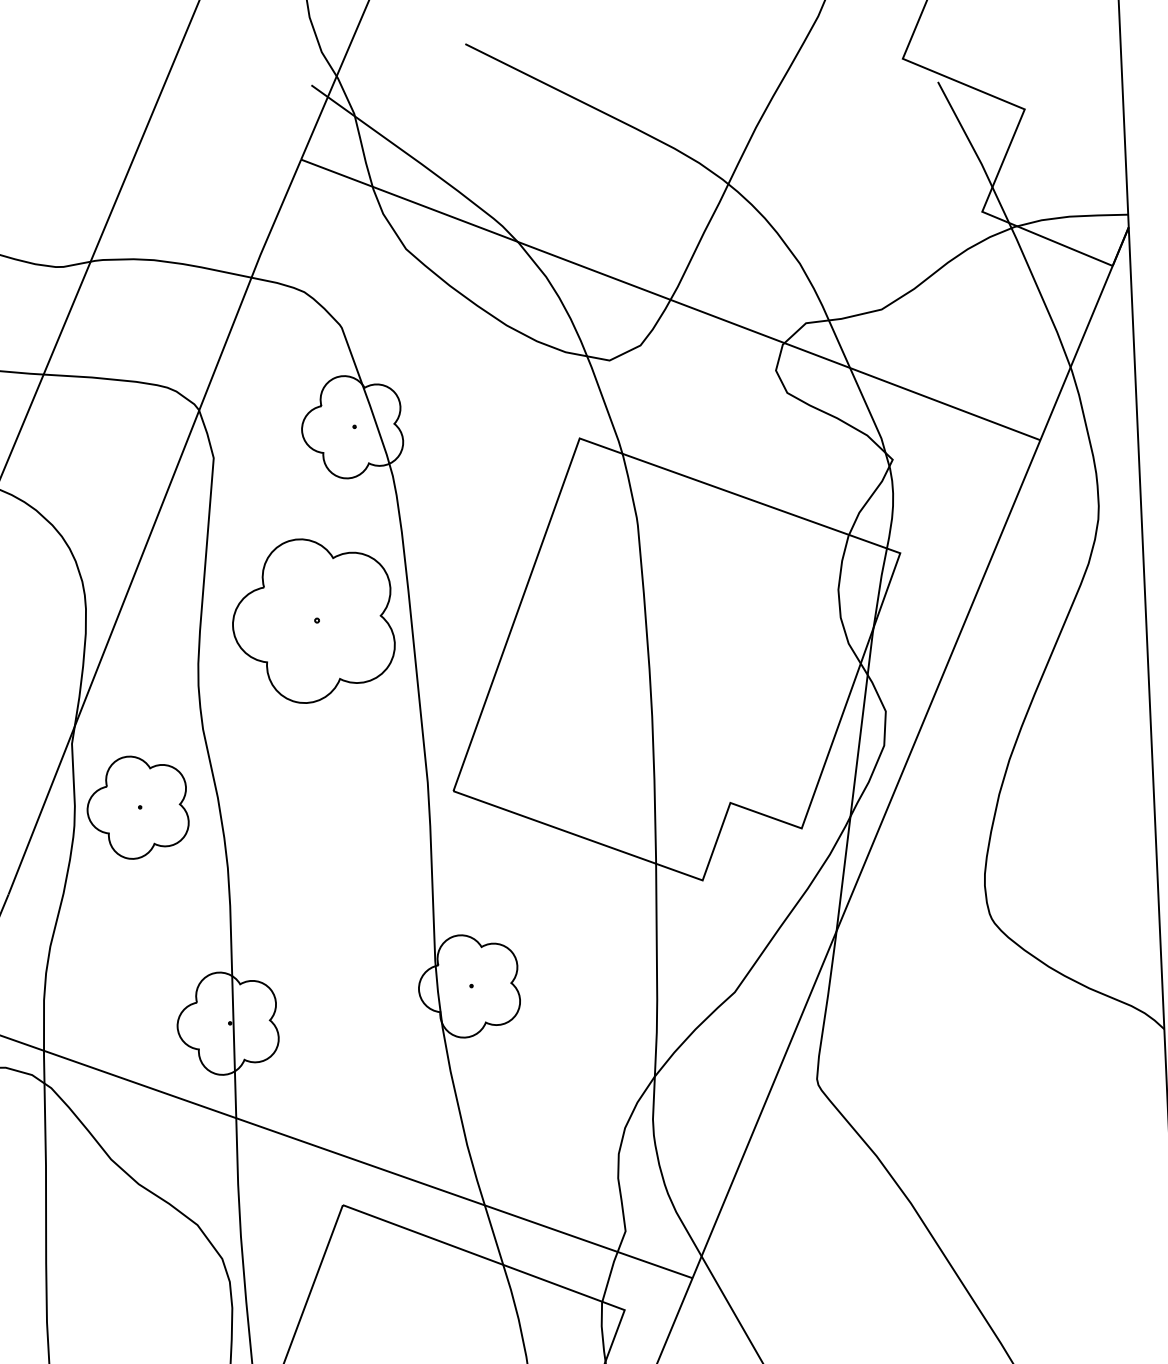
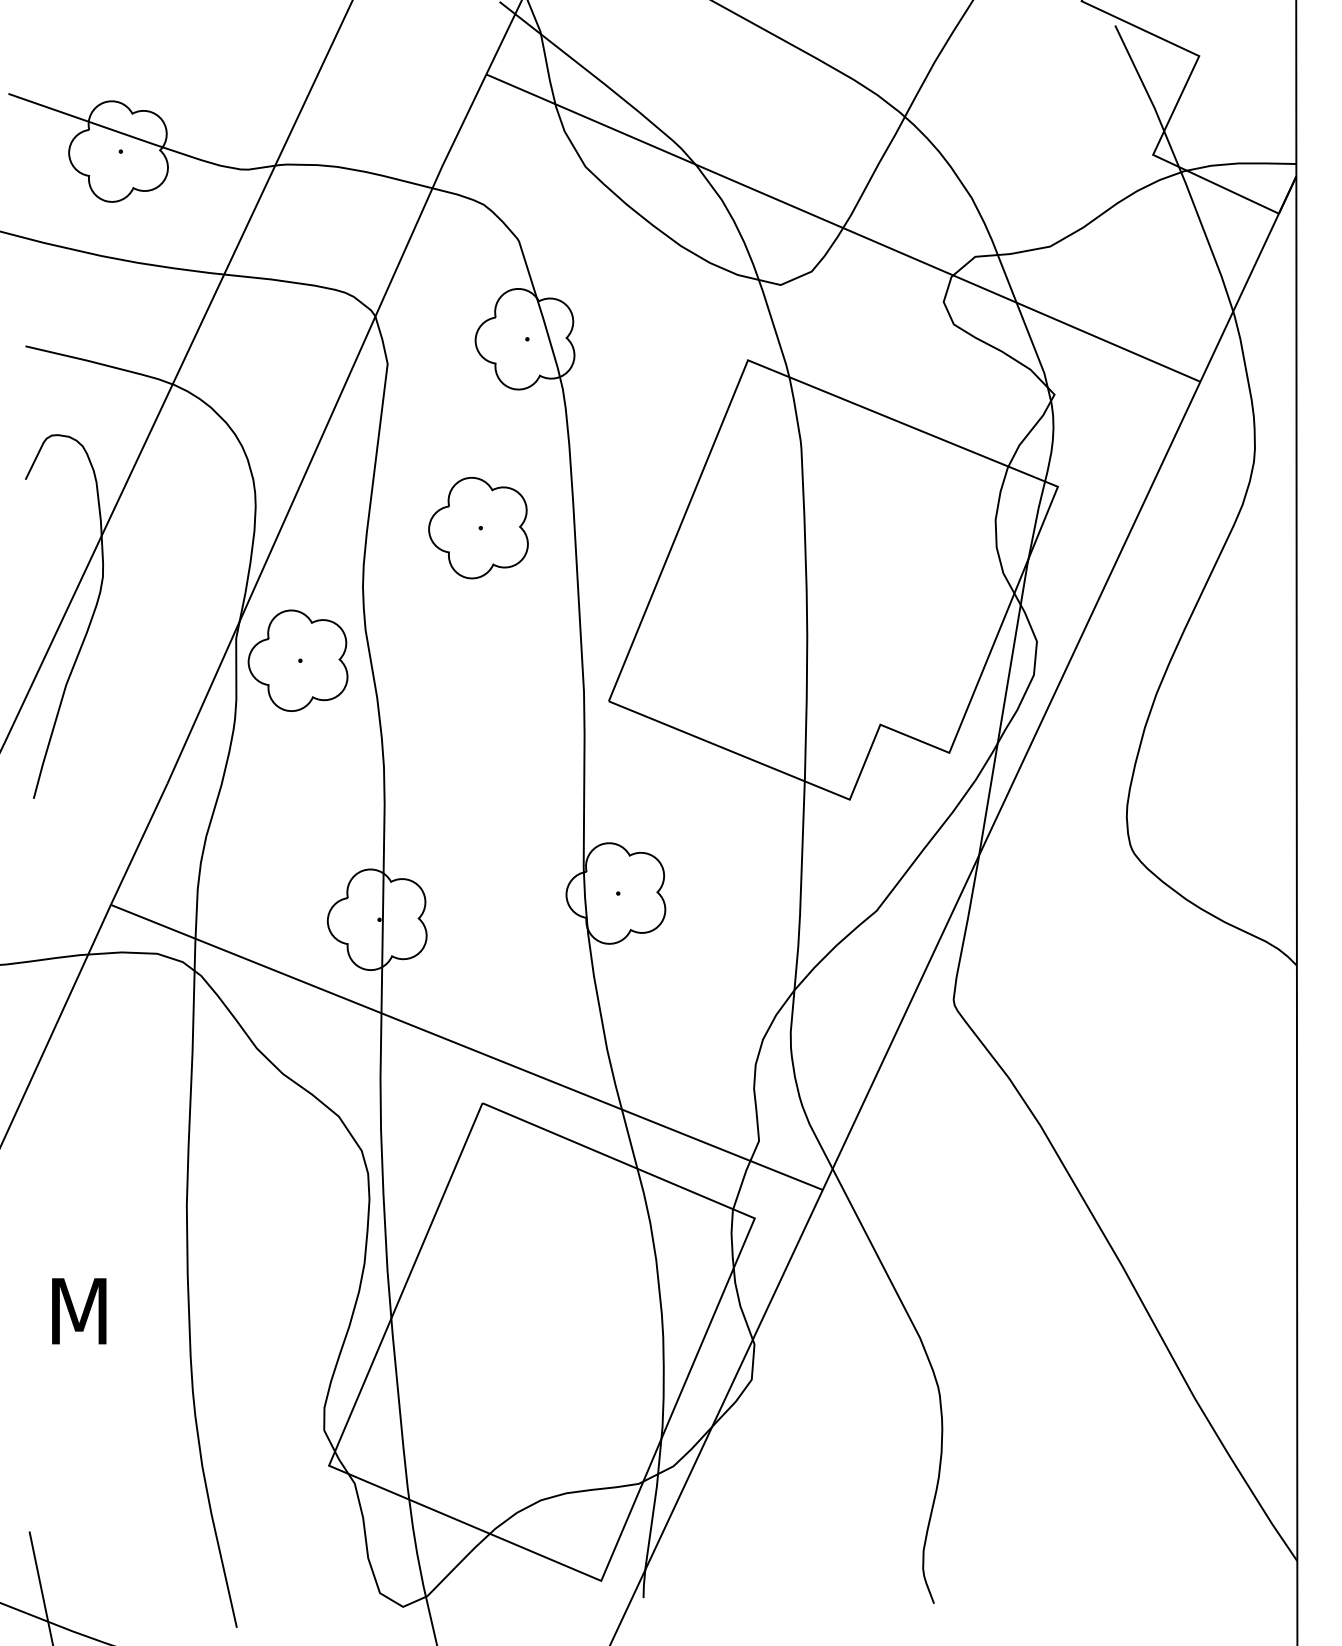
part: (313, 621) -> (478, 528), size x0.62
part: (137, 807) -> (297, 660), moved

